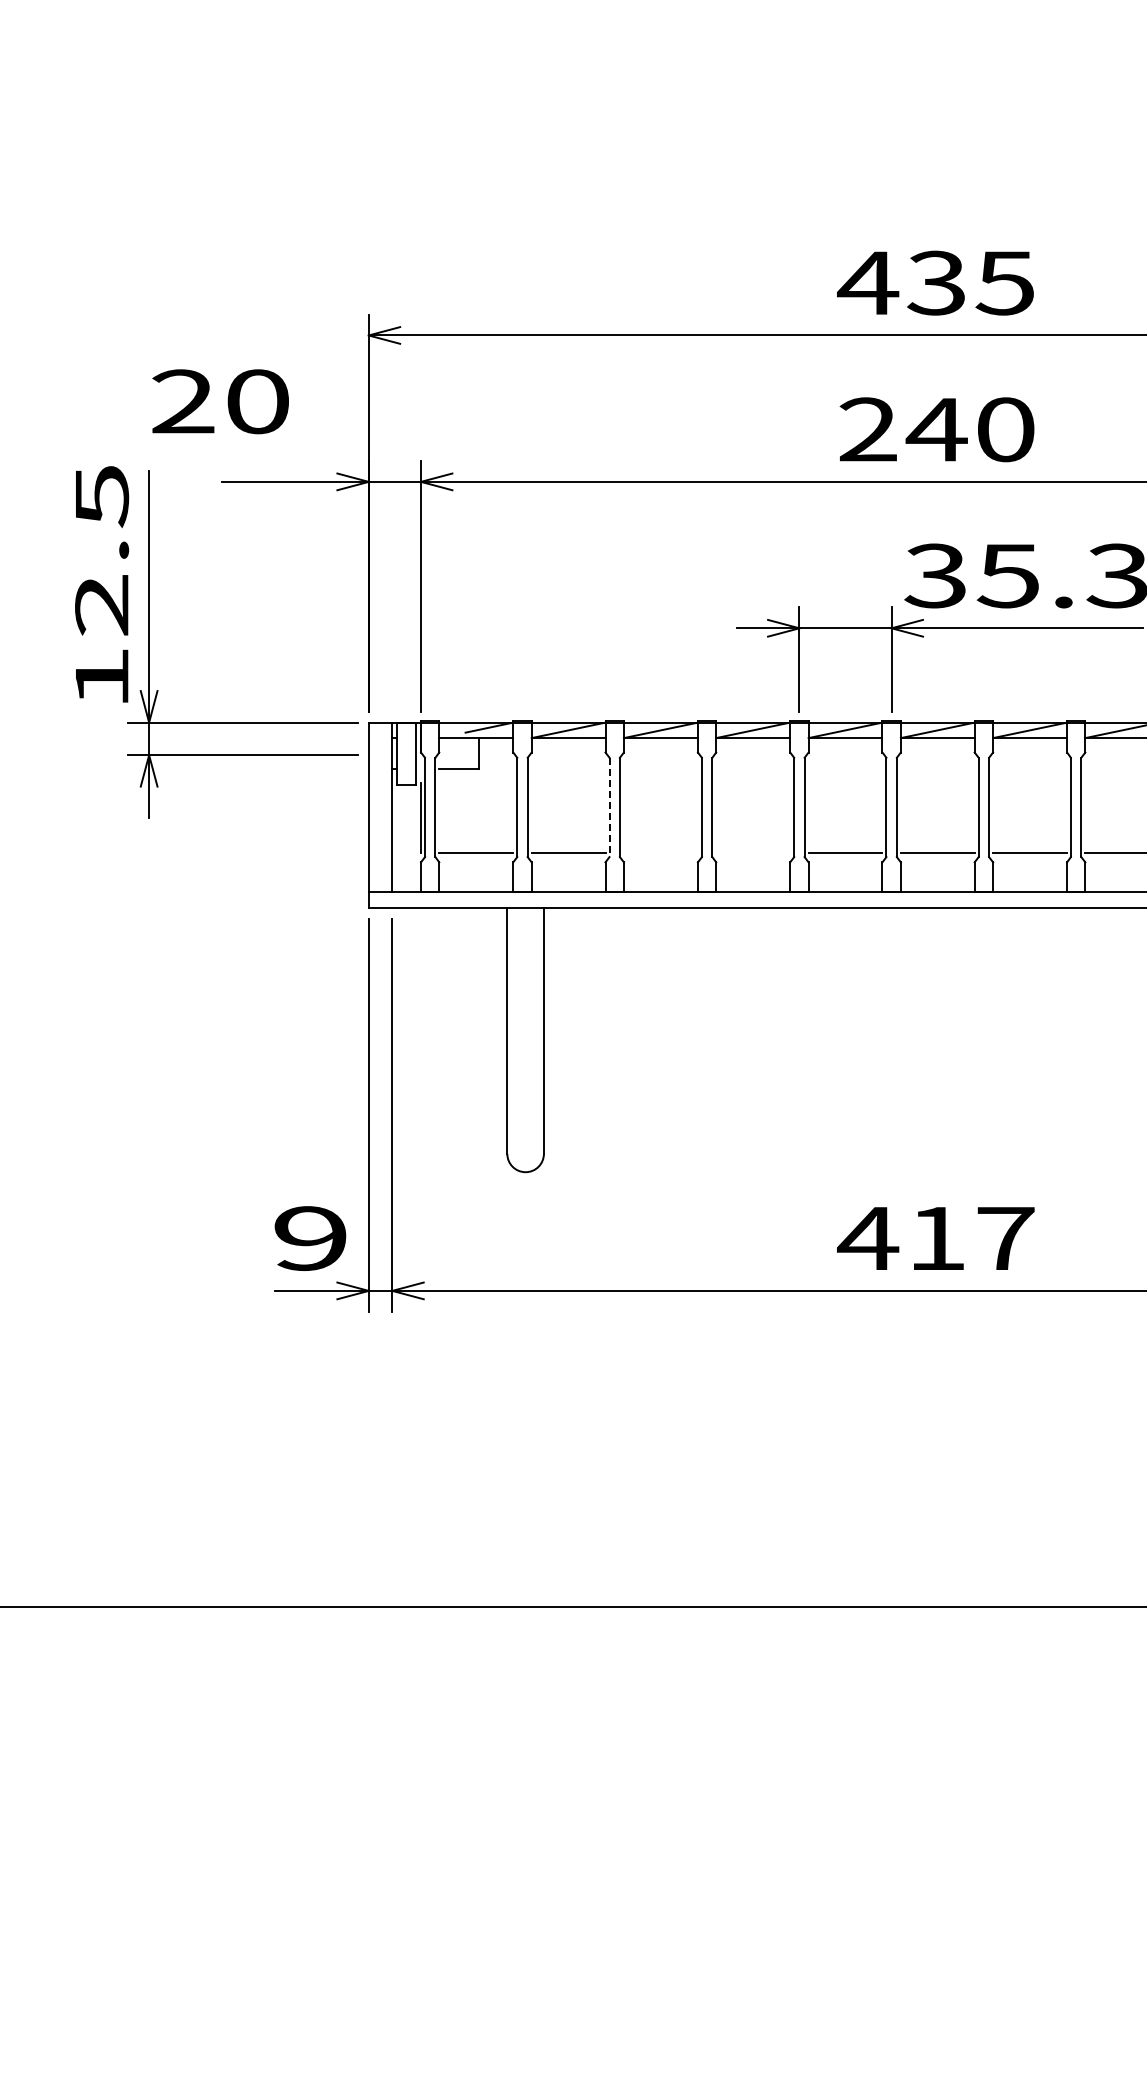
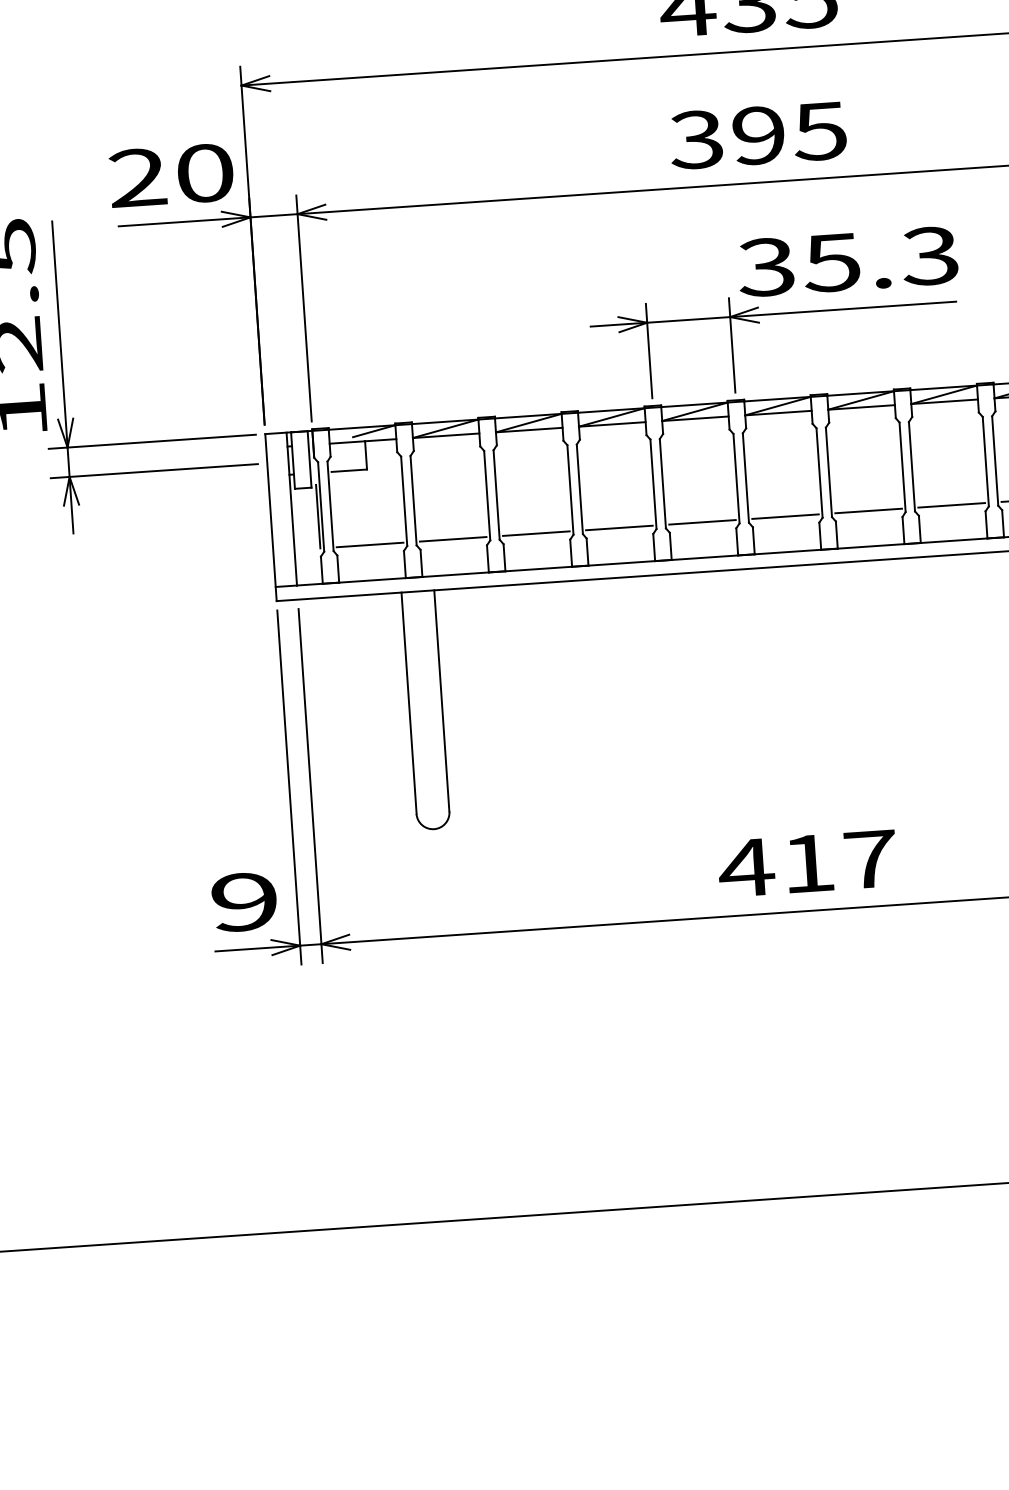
text: (220, 401) -> (171, 175), moved
text: (936, 429) -> (758, 135), 240 -> 395
line: (609, 807) -> (487, 495), dashed -> solid
line: (660, 853) -> (535, 534), added
line: (753, 853) -> (619, 528), added

